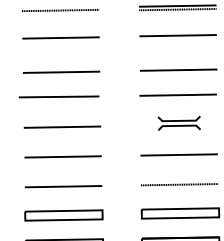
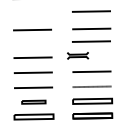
line: (59, 37) -> (31, 12), removed
line: (59, 96) -> (31, 42), removed
part: (180, 122) -> (78, 55), moved
part: (63, 213) -> (33, 101), size x0.6

